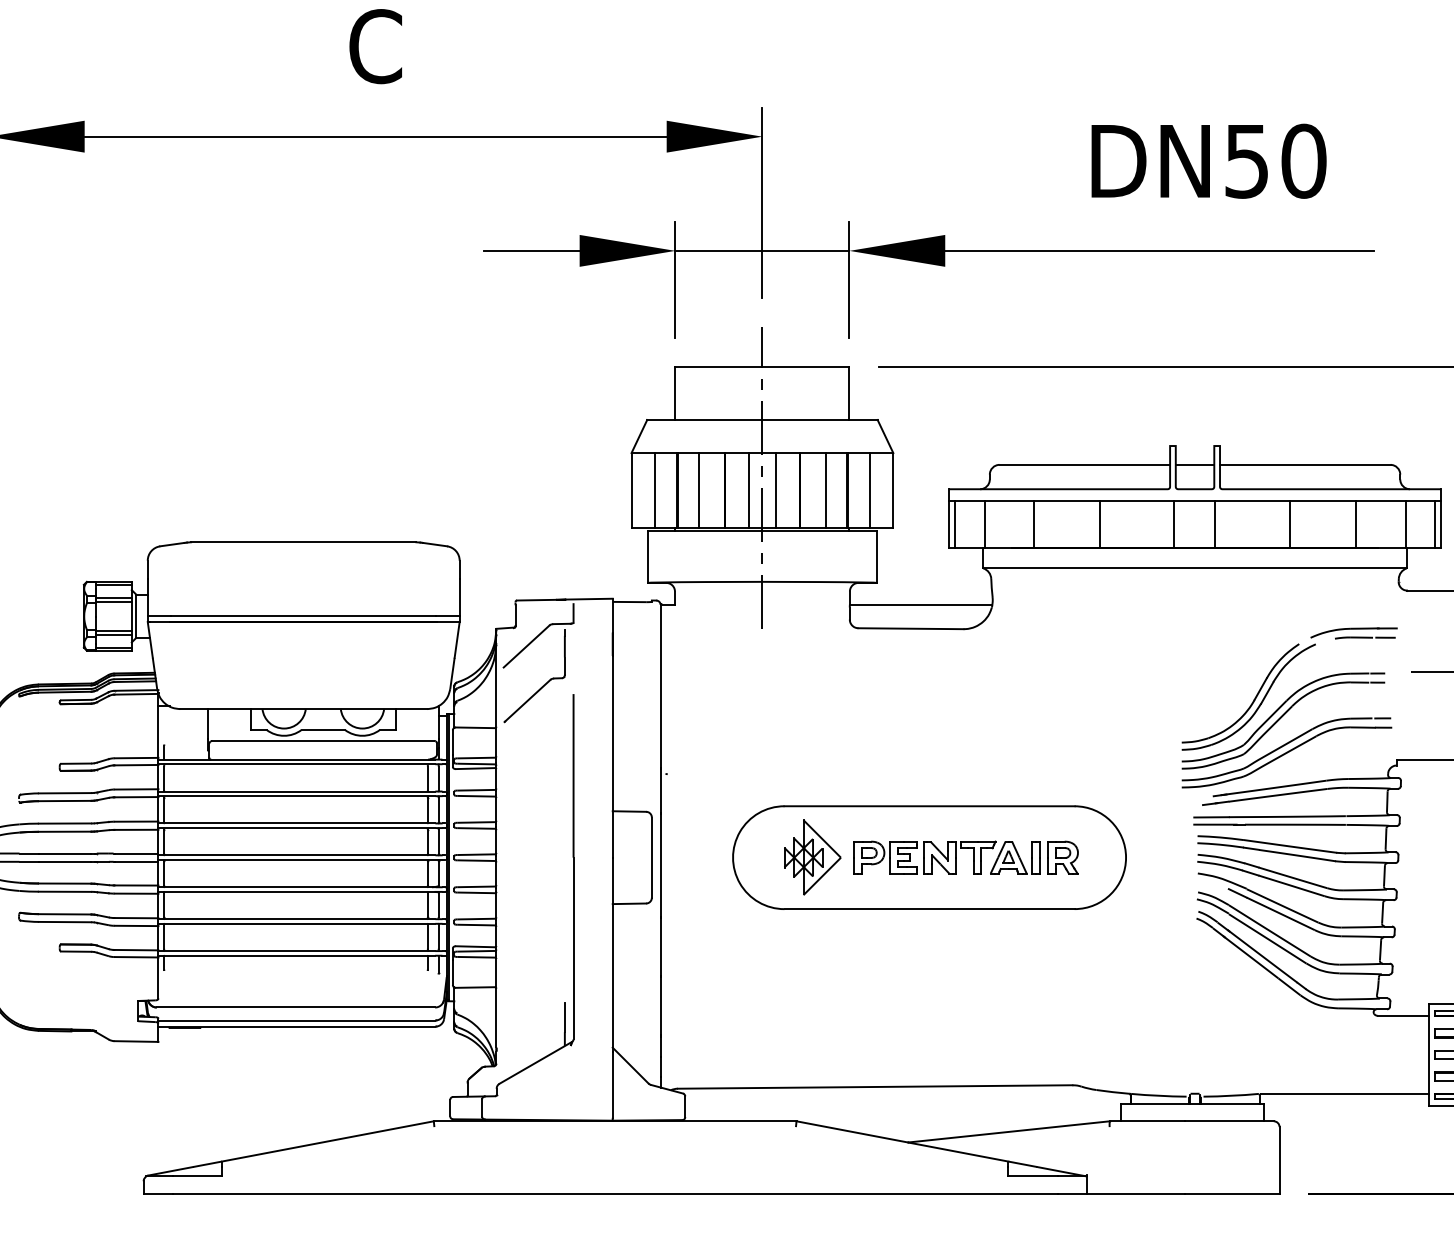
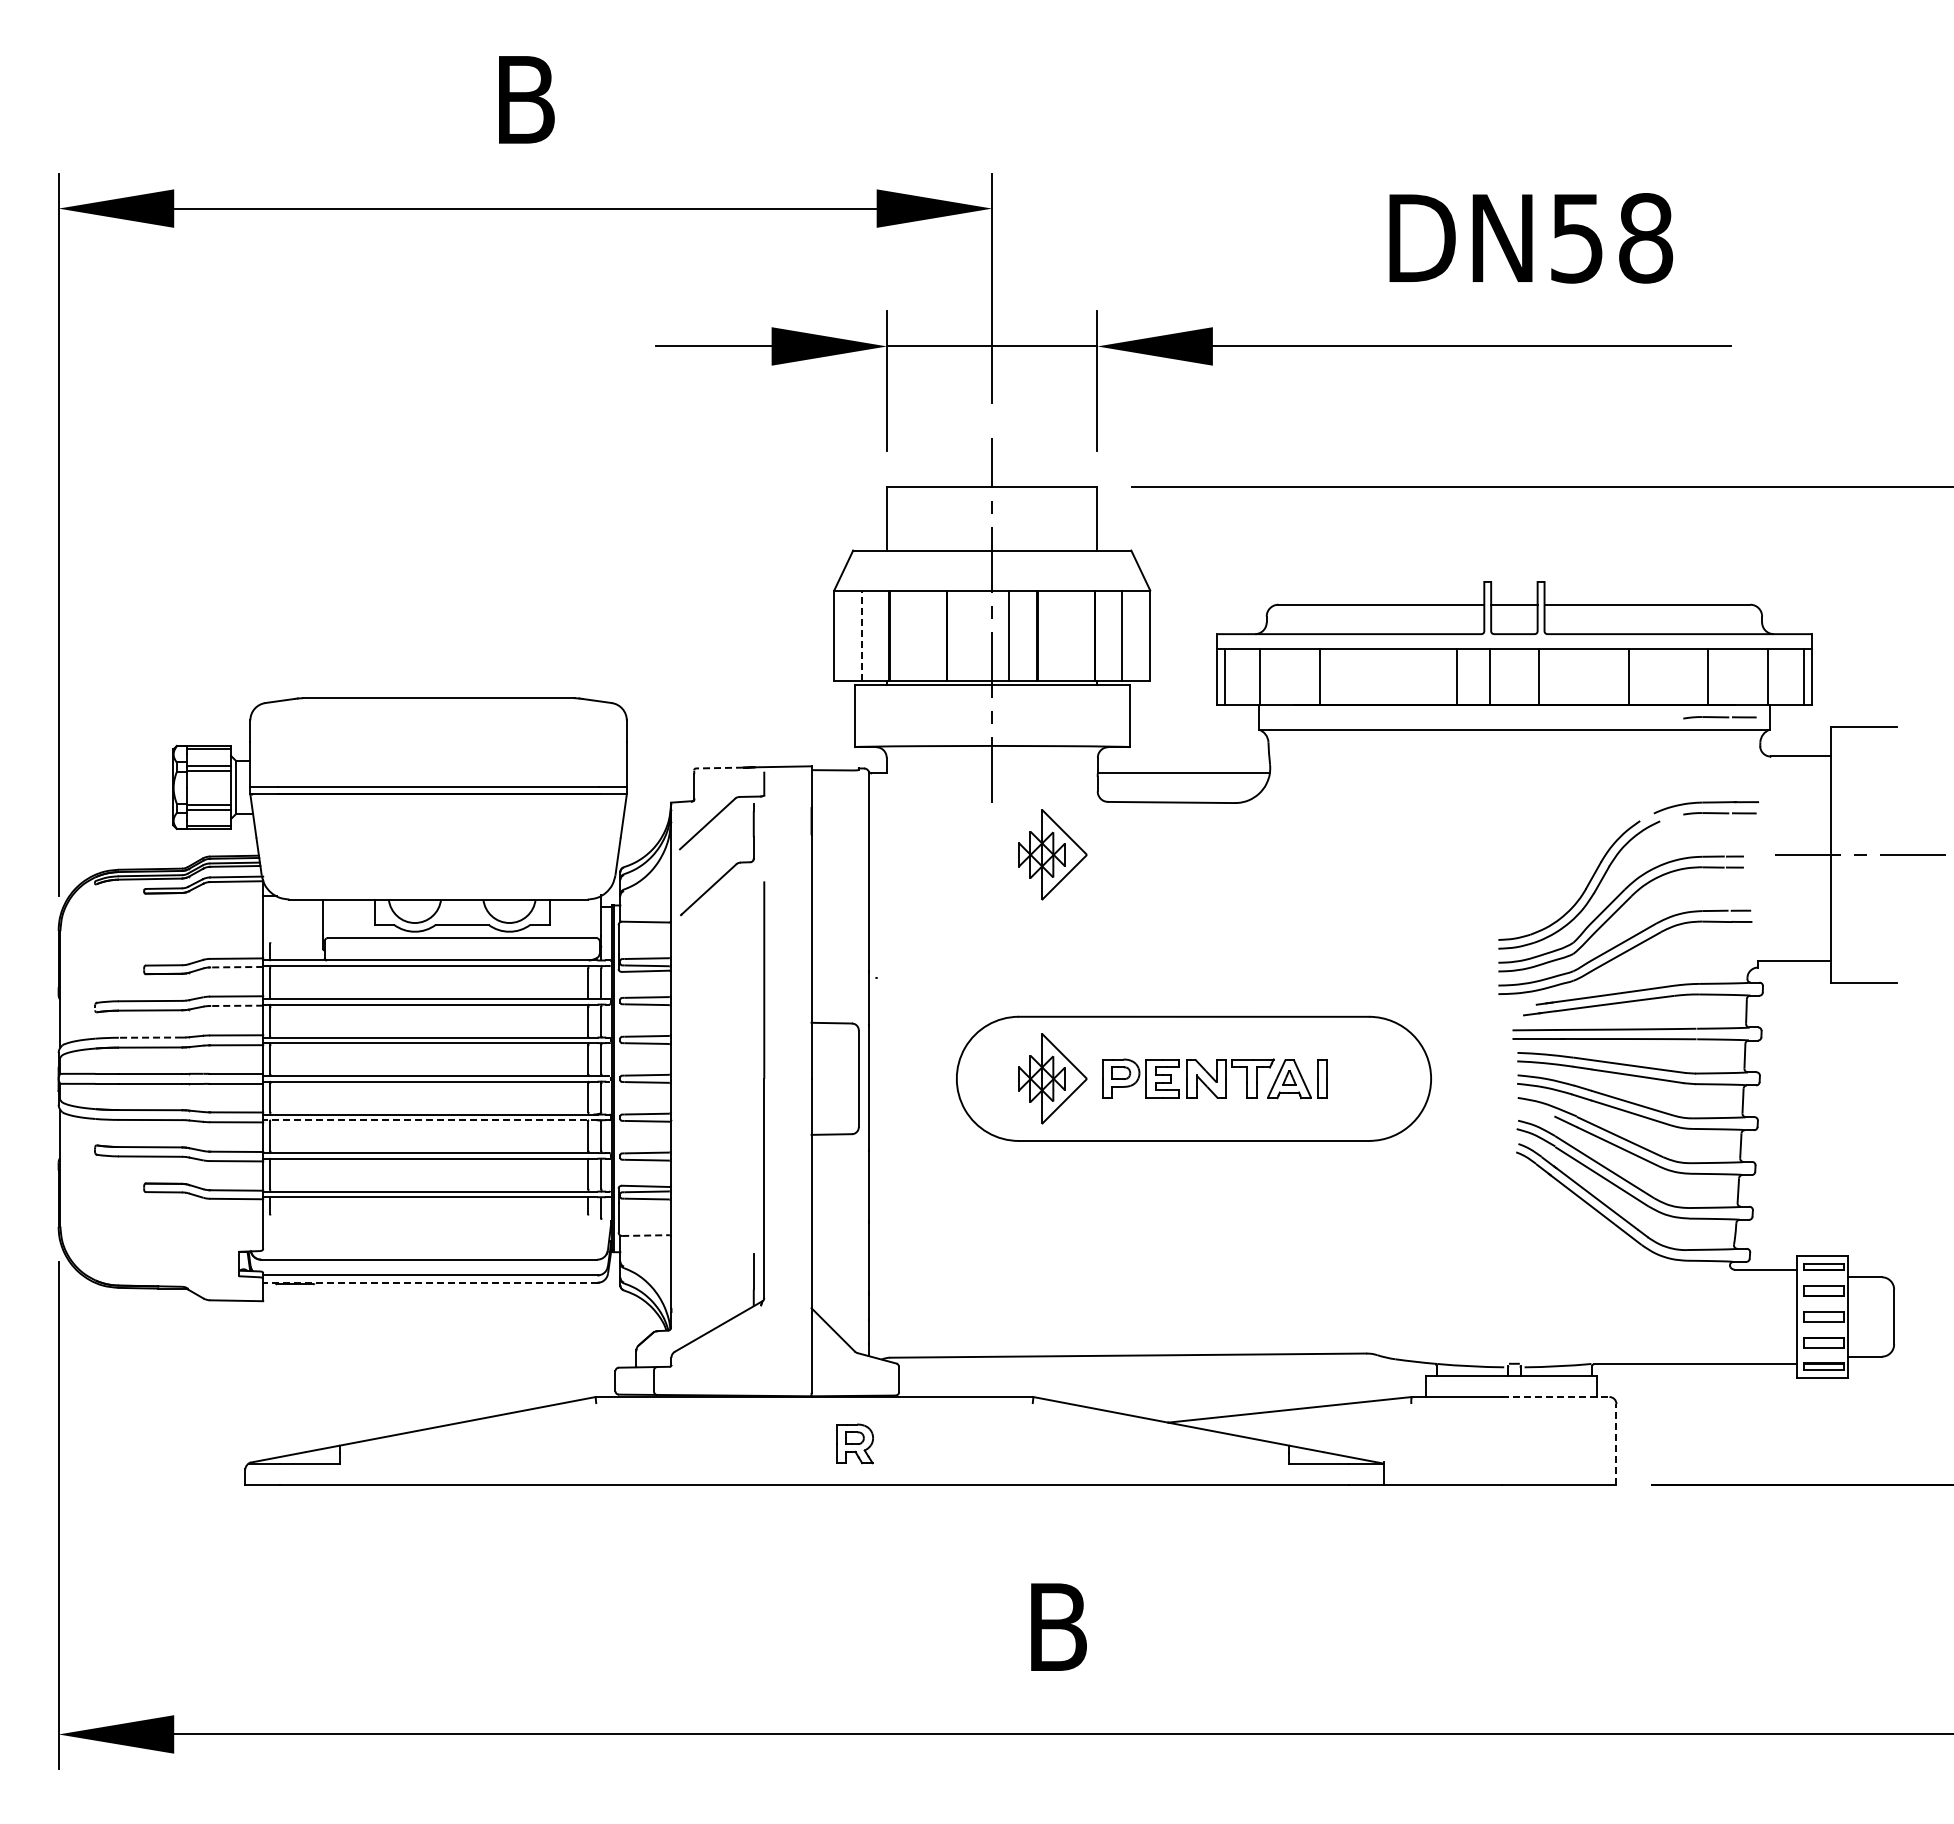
text: (375, 46) -> (525, 99), C -> B
text: (1304, 161) -> (1646, 238), DN50 -> DN58
line: (654, 490) -> (862, 635), solid -> dashed
line: (698, 490) -> (915, 635), removed
line: (748, 490) -> (975, 635), removed
line: (826, 490) -> (1069, 635), removed
line: (1099, 524) -> (1457, 676), moved
line: (1364, 558) -> (1719, 717), added
line: (536, 600) -> (719, 768), solid -> dashed
part: (812, 671) -> (1052, 854), added
line: (136, 765) -> (236, 967), solid -> dashed
line: (136, 796) -> (236, 1005), solid -> dashed
line: (65, 823) -> (150, 1037), solid -> dashed
part: (1062, 857) -> (854, 1443), moved
line: (296, 892) -> (429, 1120), solid -> dashed
line: (475, 987) -> (645, 1235), solid -> dashed
line: (296, 1026) -> (429, 1282), solid -> dashed
line: (1229, 1121) -> (1555, 1397), solid -> dashed
line: (1279, 1159) -> (1616, 1443), solid -> dashed

